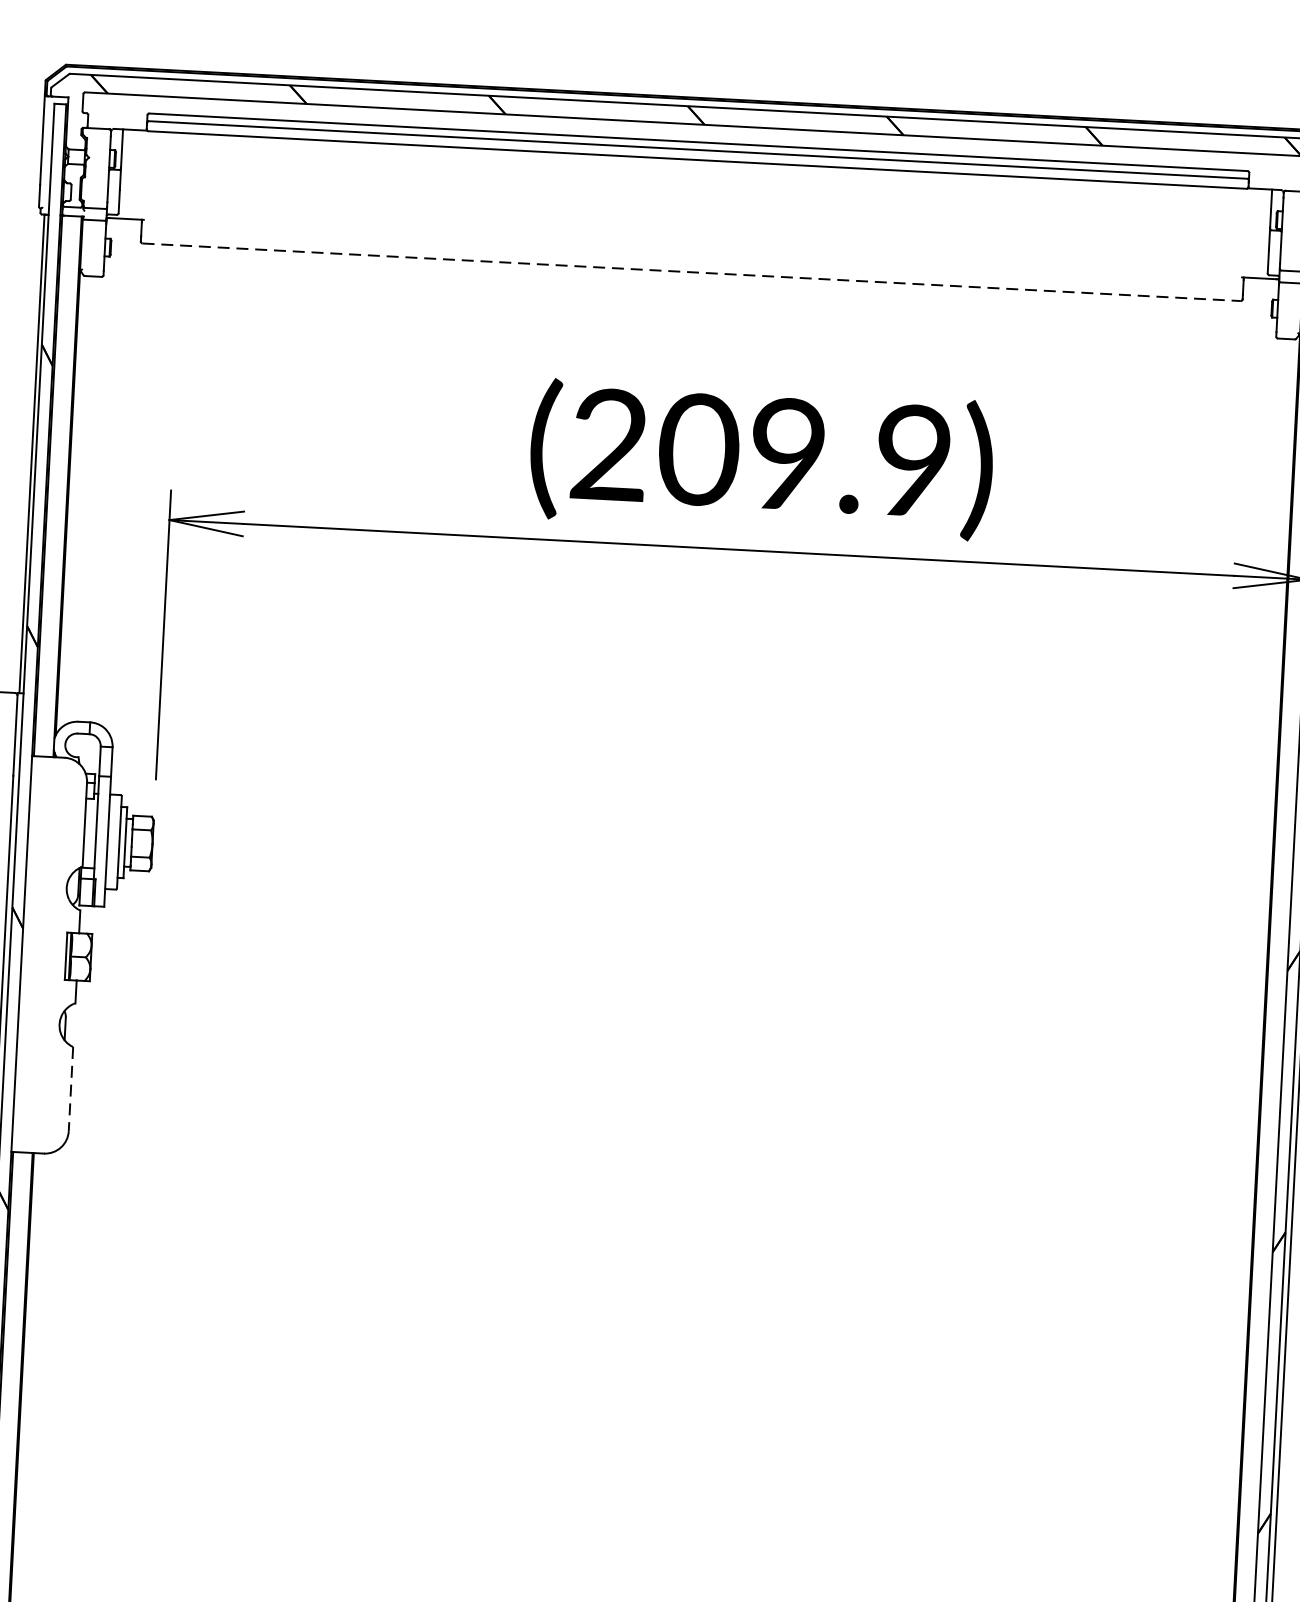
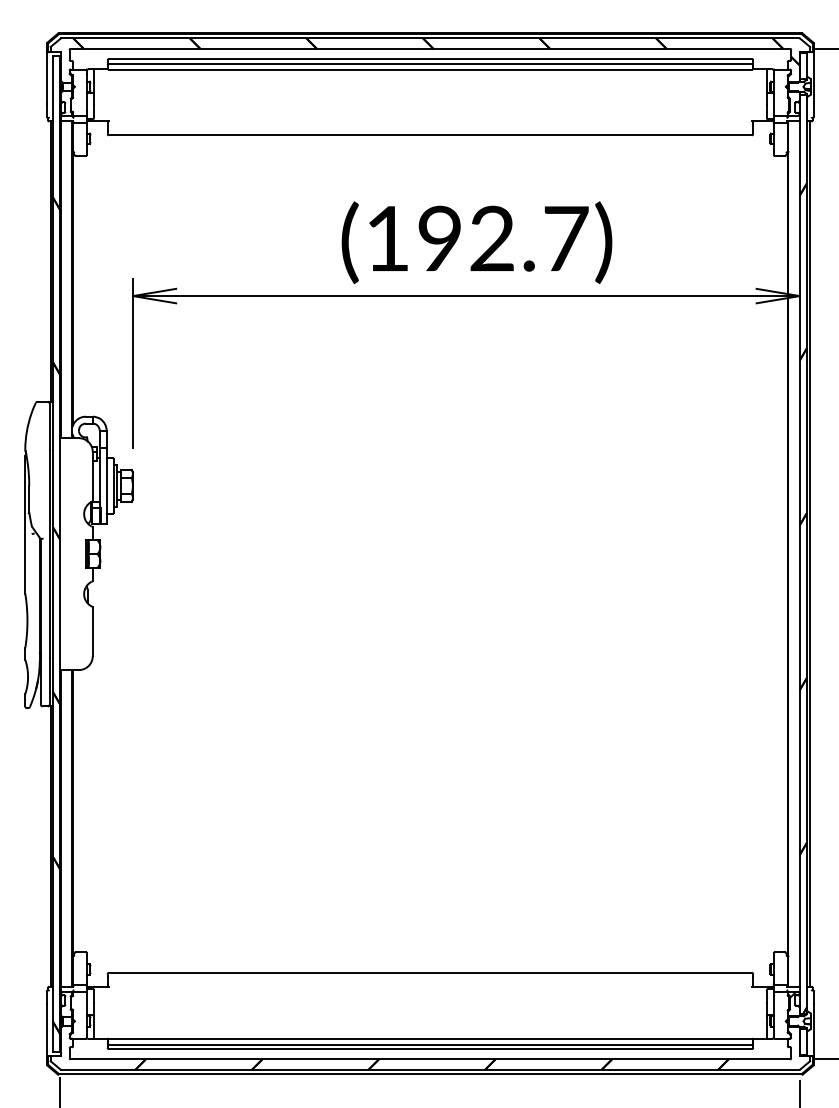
line: (691, 272) -> (430, 135), dashed -> solid
text: (762, 452) -> (477, 238), (209.9) -> (192.7)
line: (70, 1088) -> (92, 631), dashed -> solid

